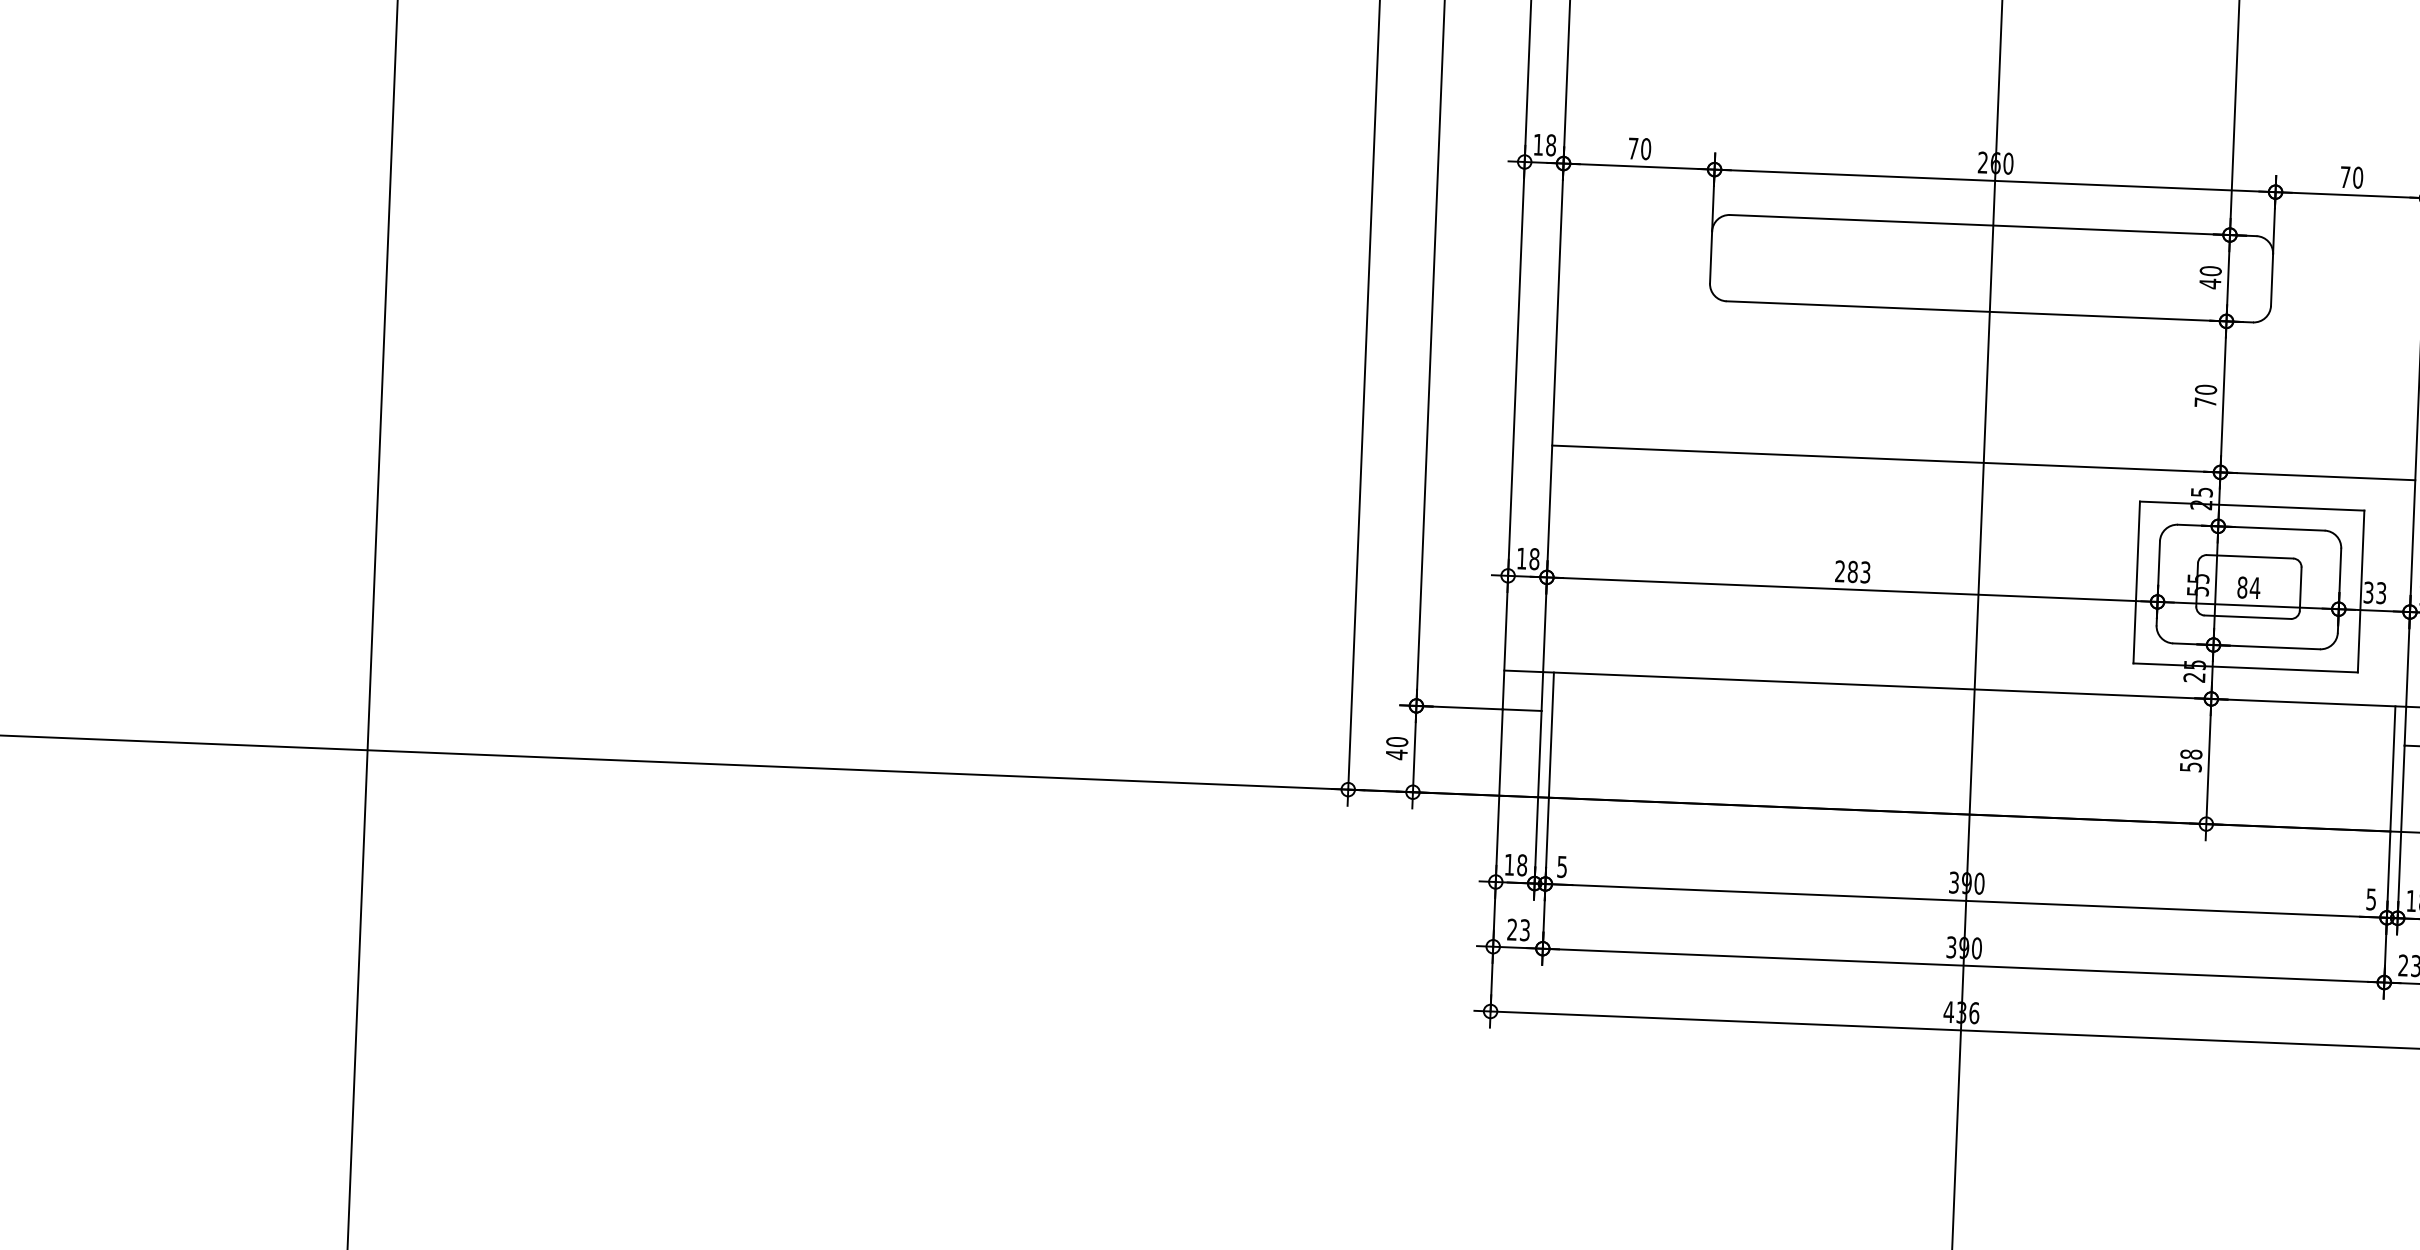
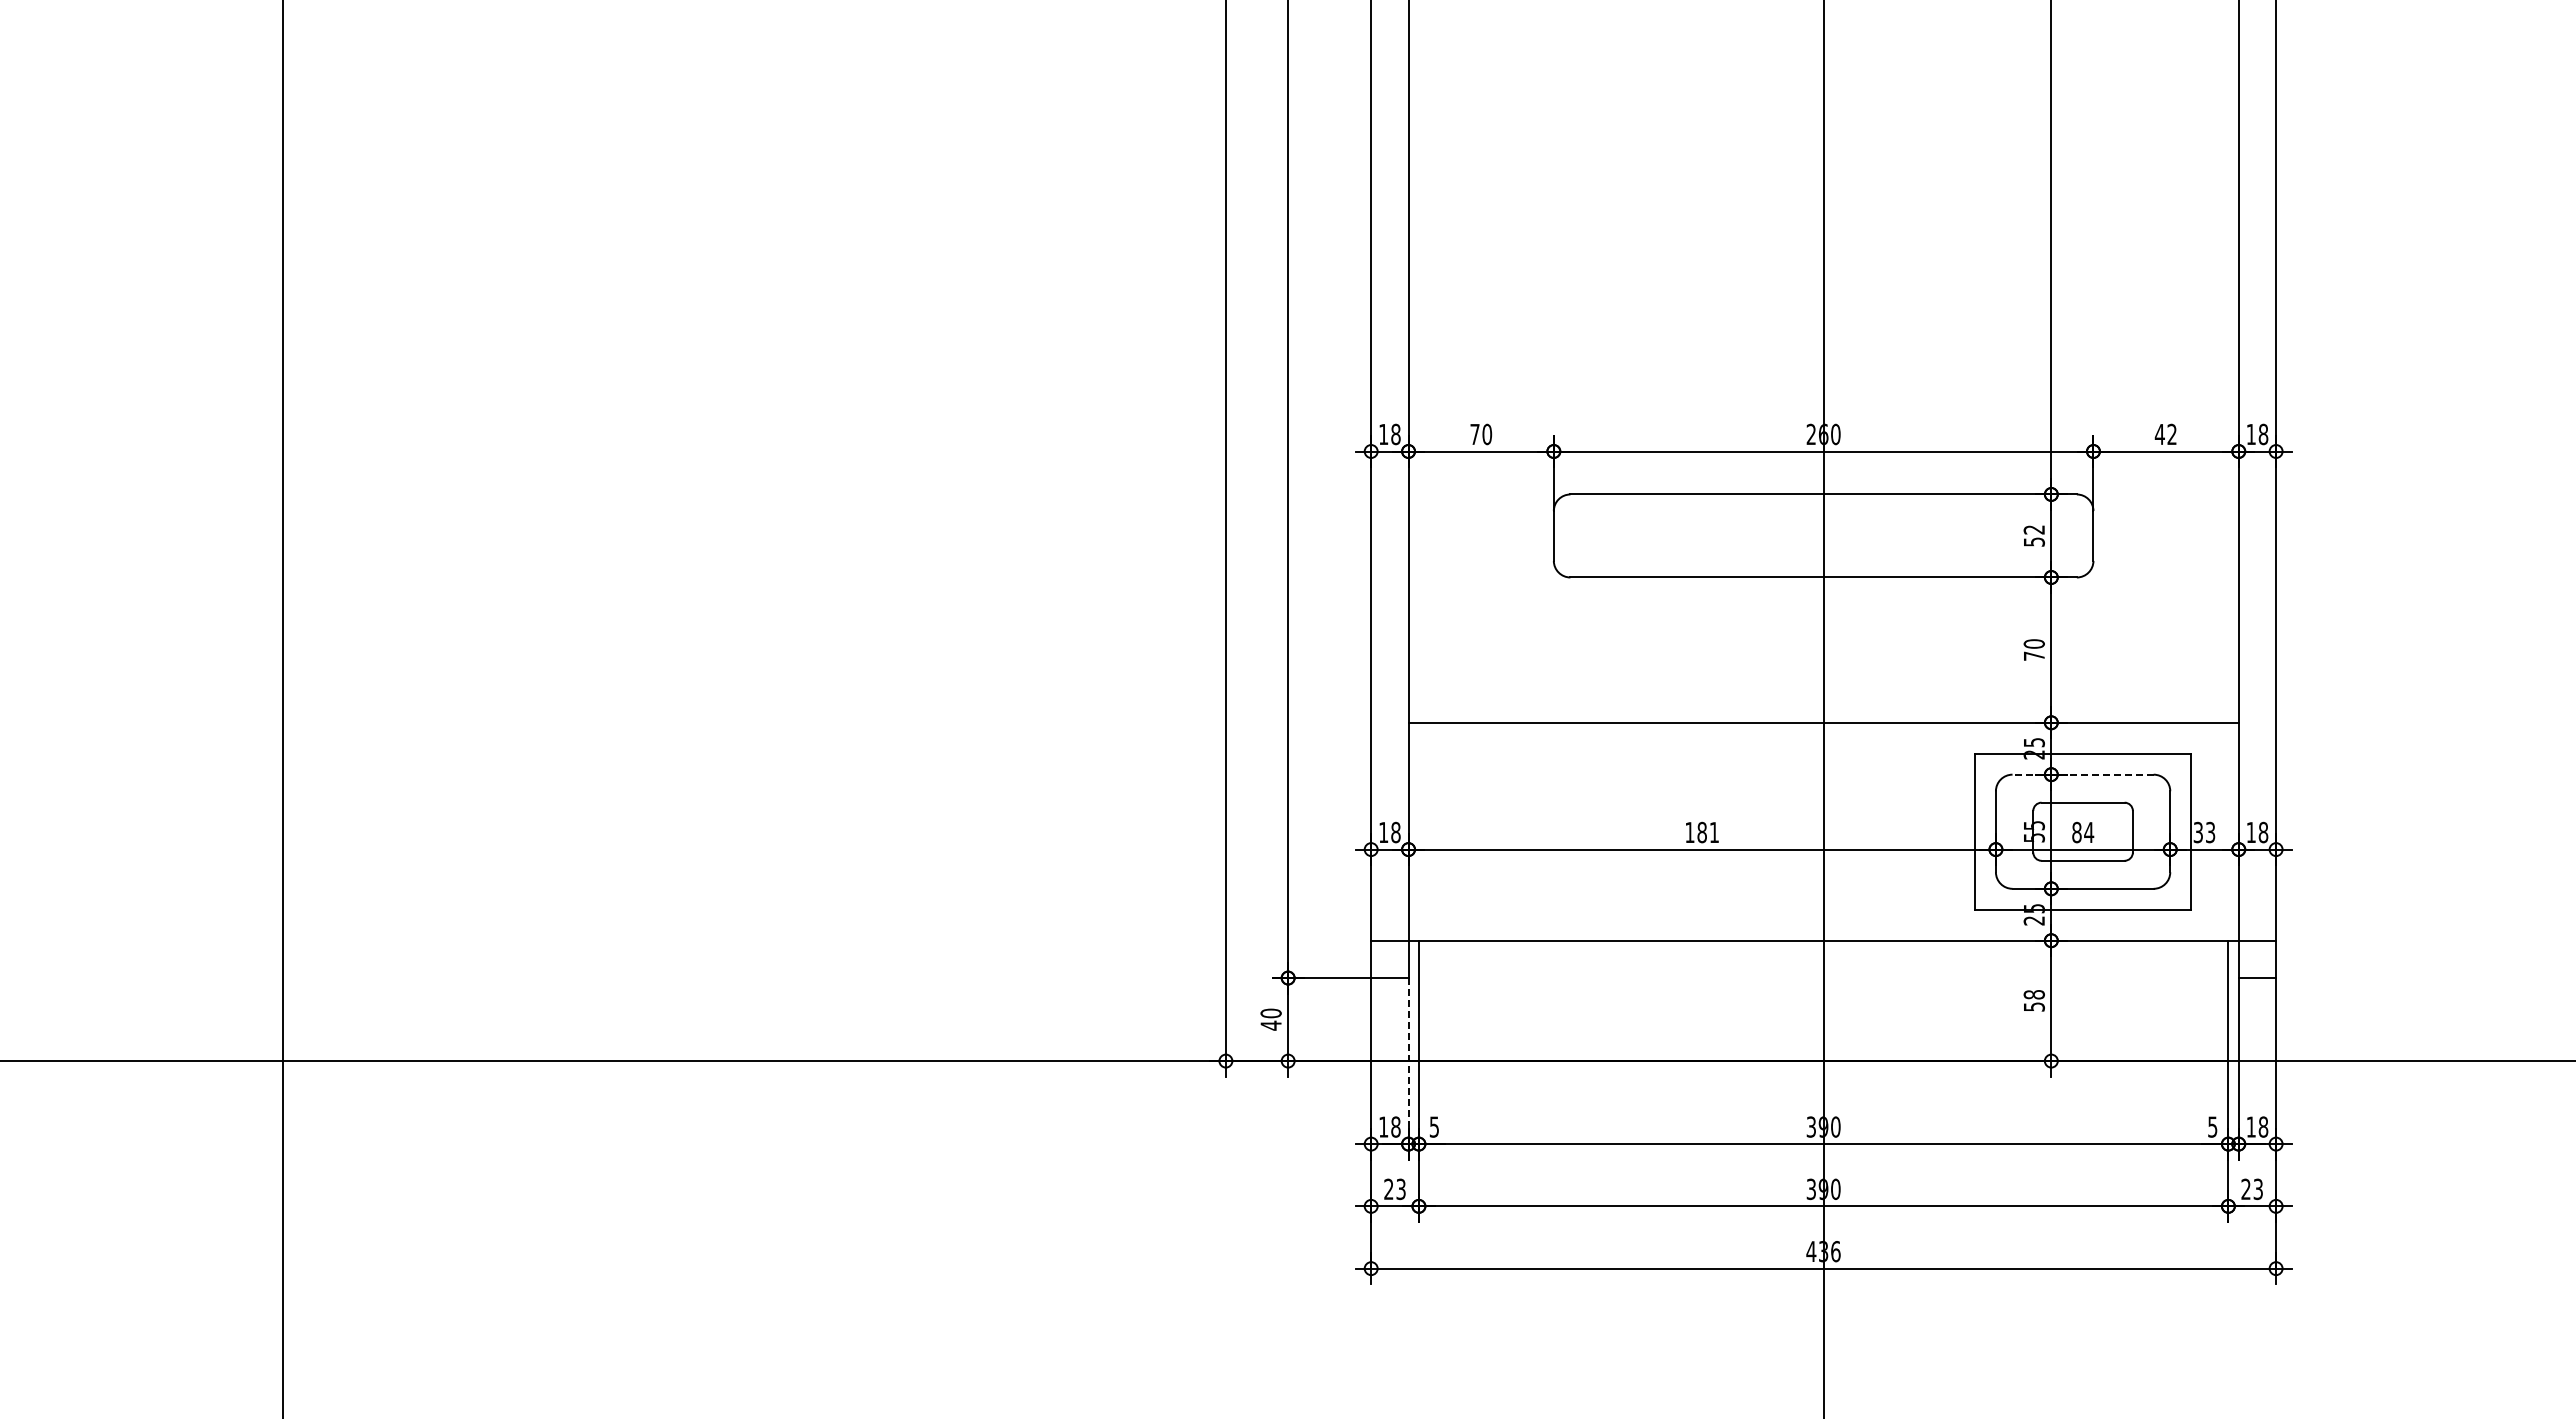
text: (2351, 177) -> (2165, 434), 70 -> 42
text: (2209, 278) -> (2033, 536), 40 -> 52
line: (2251, 527) -> (2083, 774), solid -> dashed
text: (1852, 571) -> (1701, 832), 283 -> 181
line: (1538, 797) -> (1408, 1061), solid -> dashed

